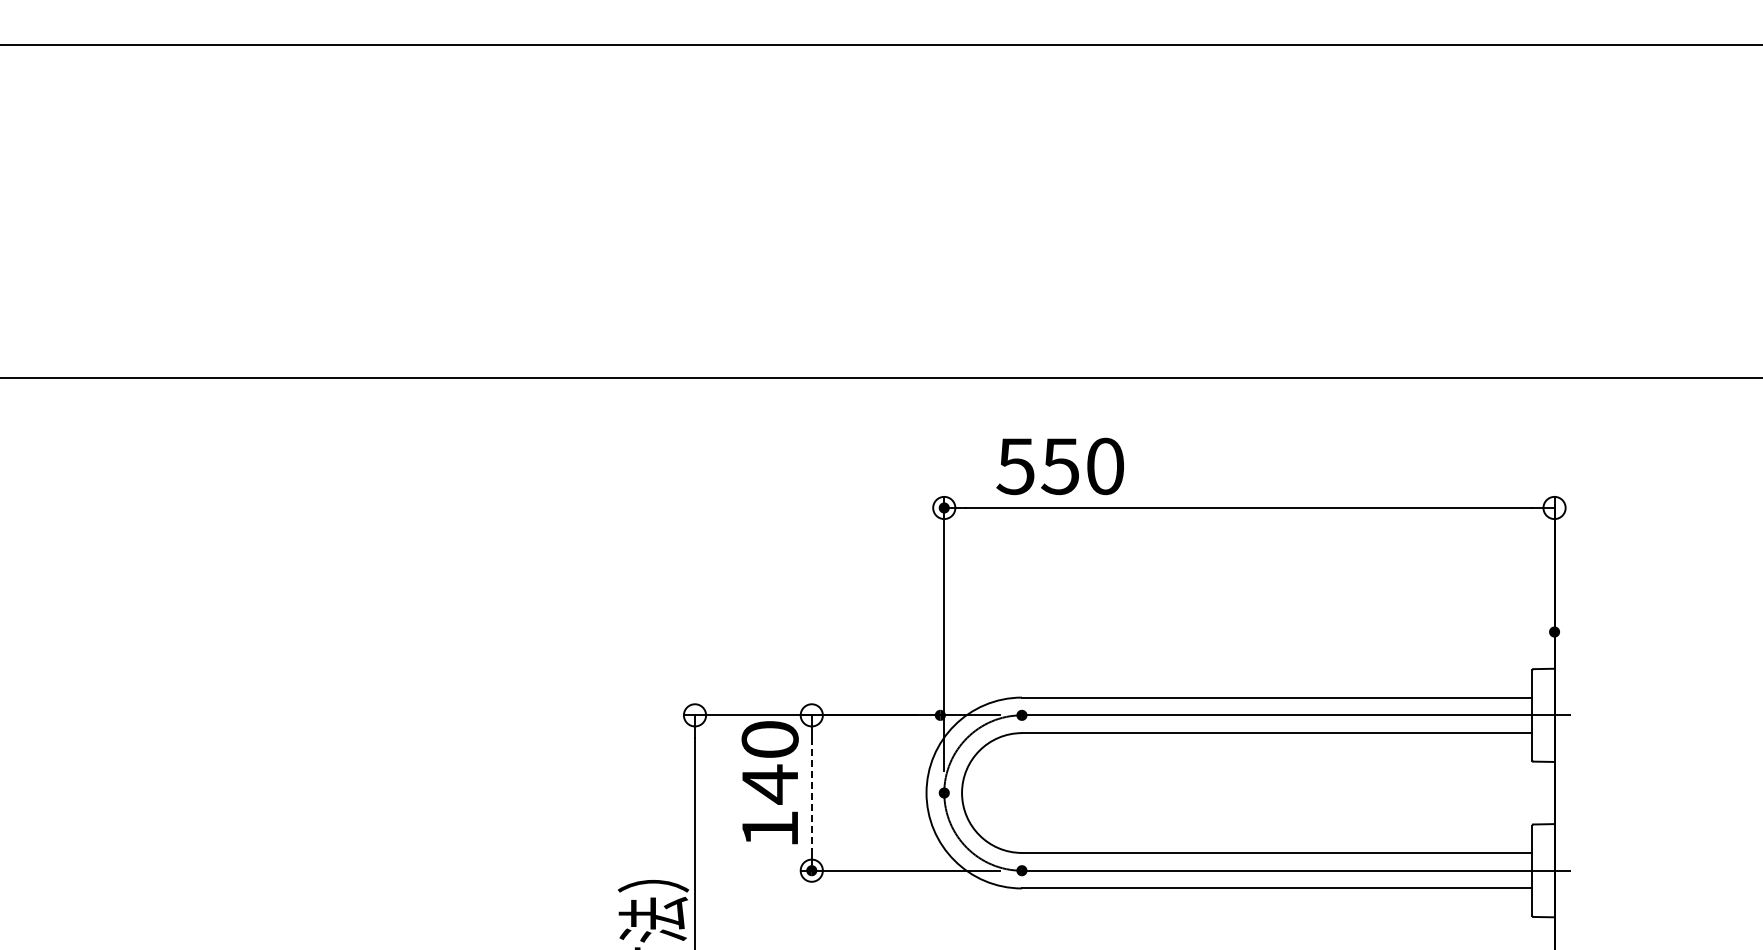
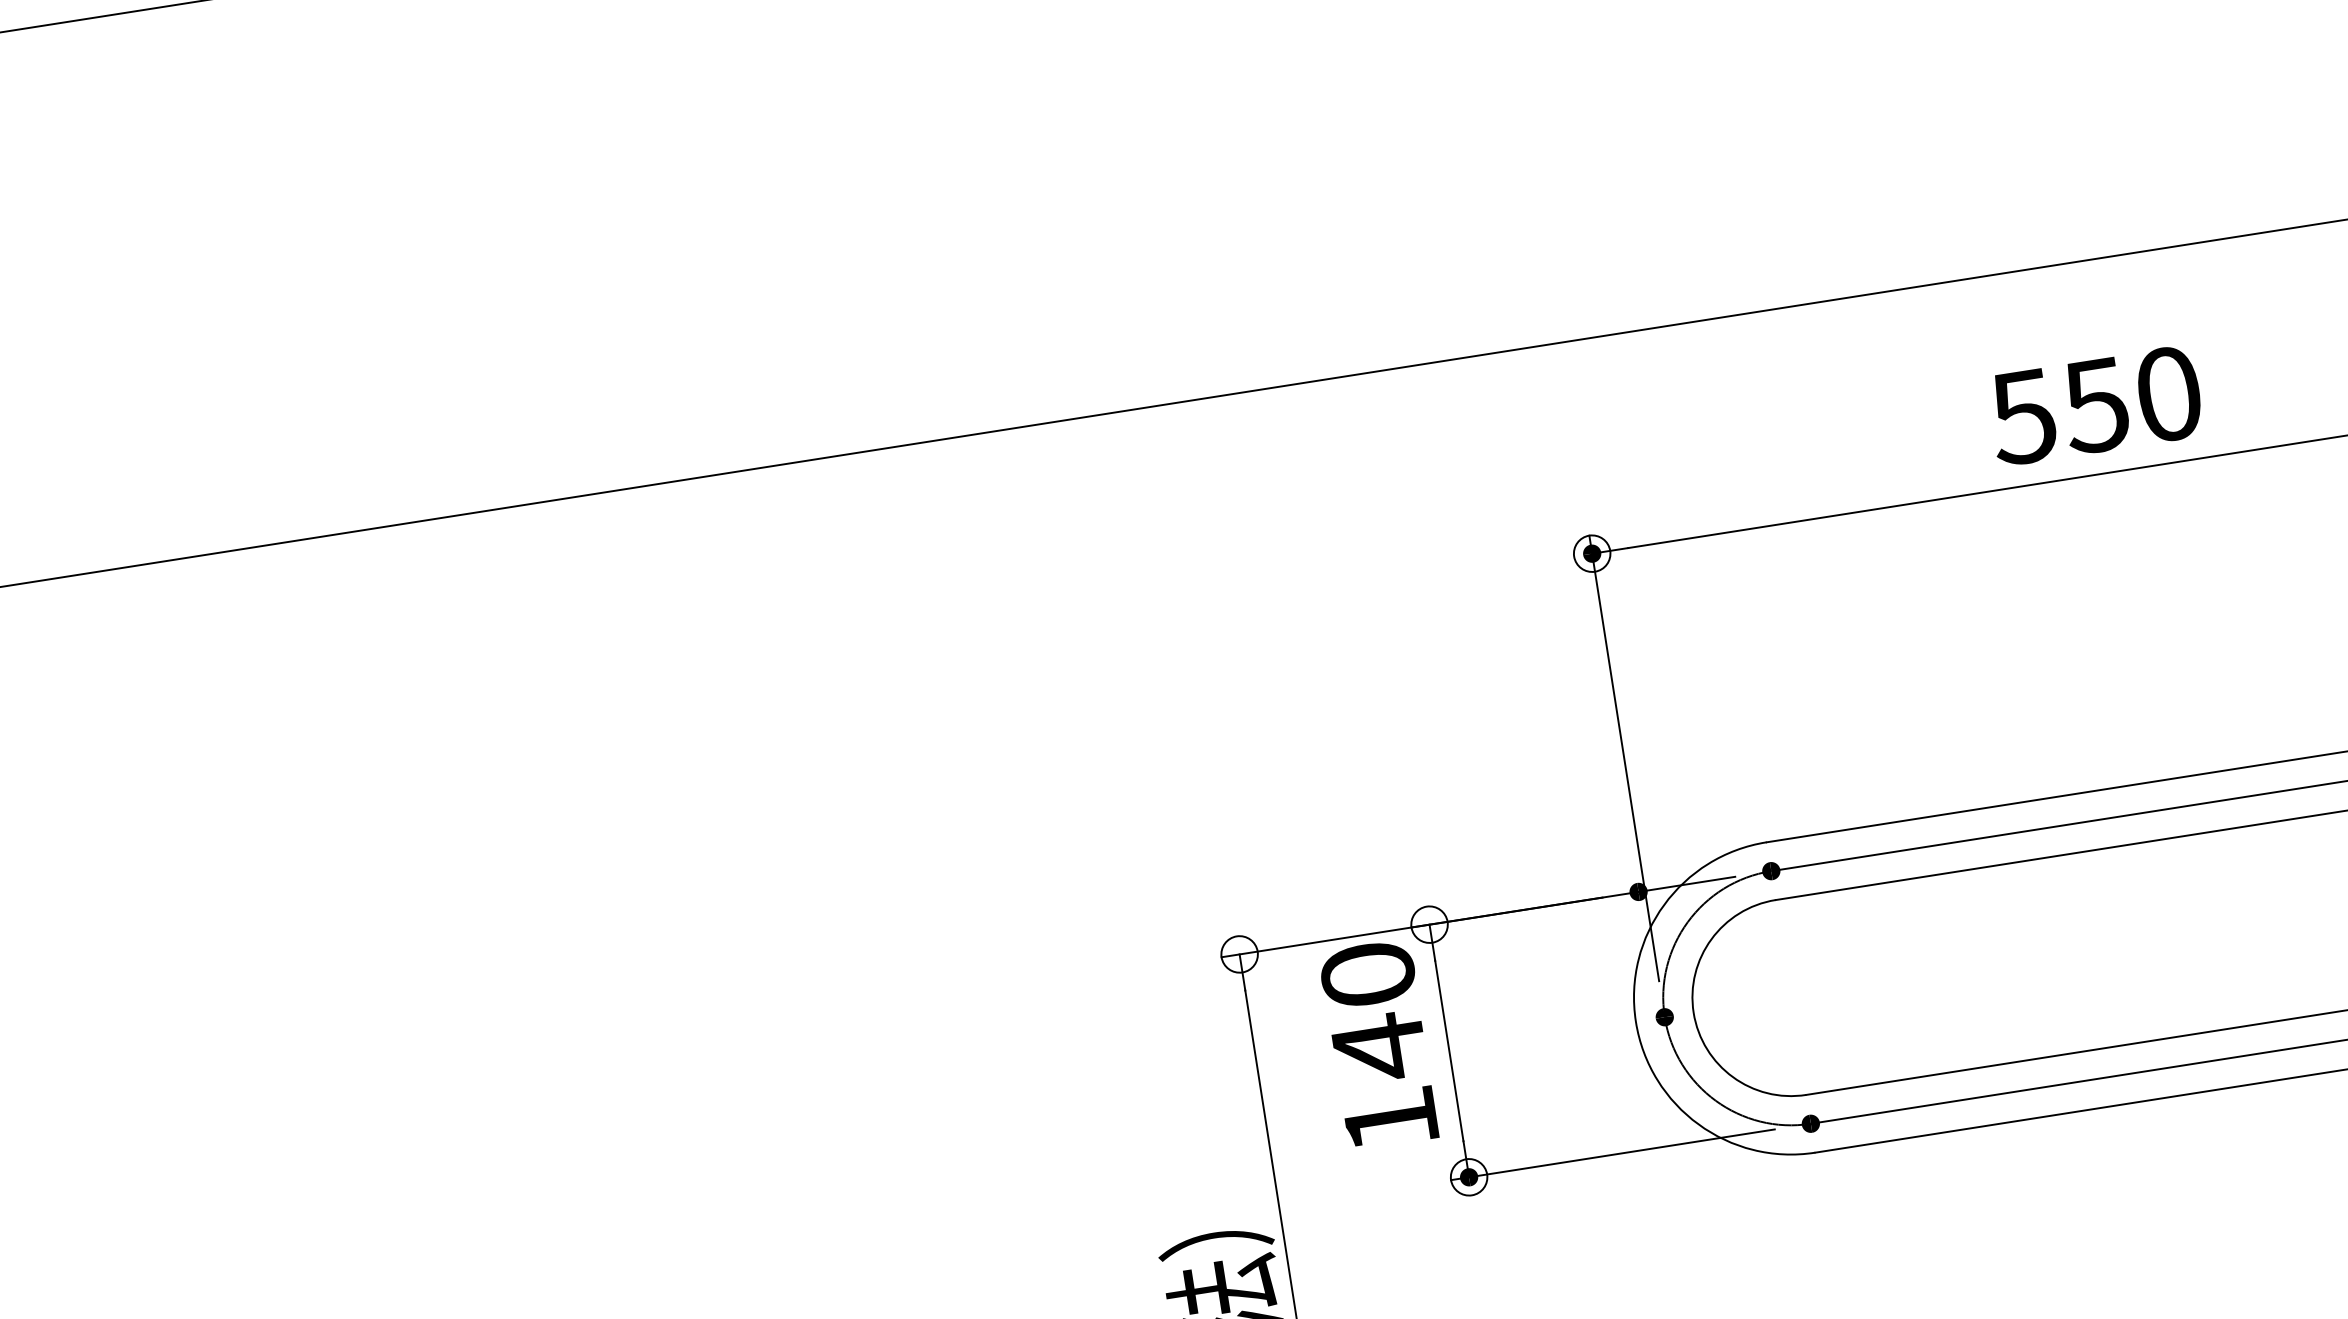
text: (1059, 466) -> (2094, 405), moved
line: (811, 793) -> (1448, 1051), dashed -> solid

